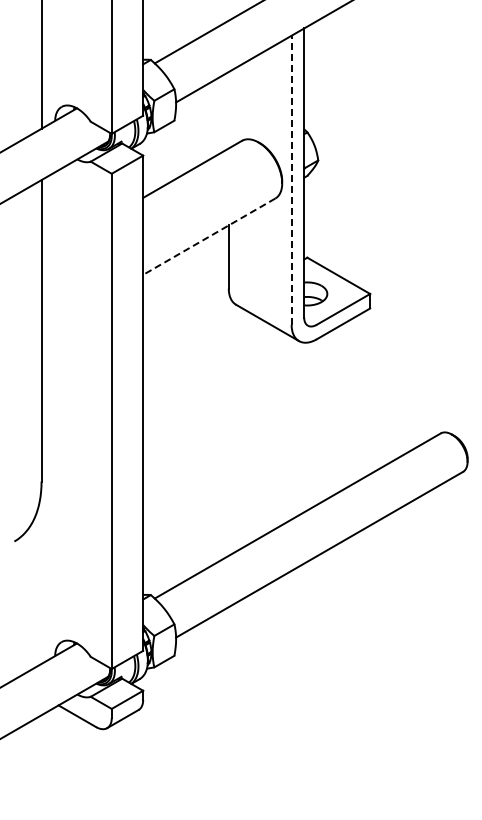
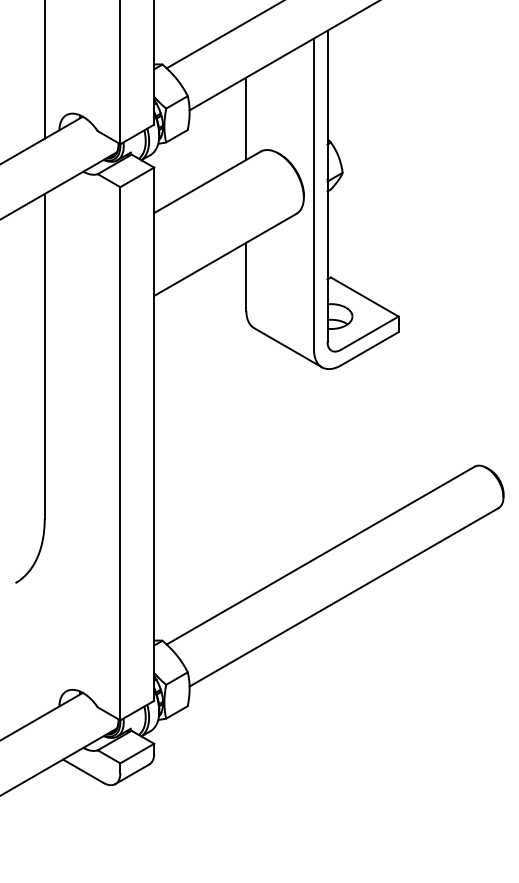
line: (228, 110) -> (246, 119), added
line: (291, 180) -> (313, 194), dashed -> solid
line: (208, 236) -> (224, 254), dashed -> solid

